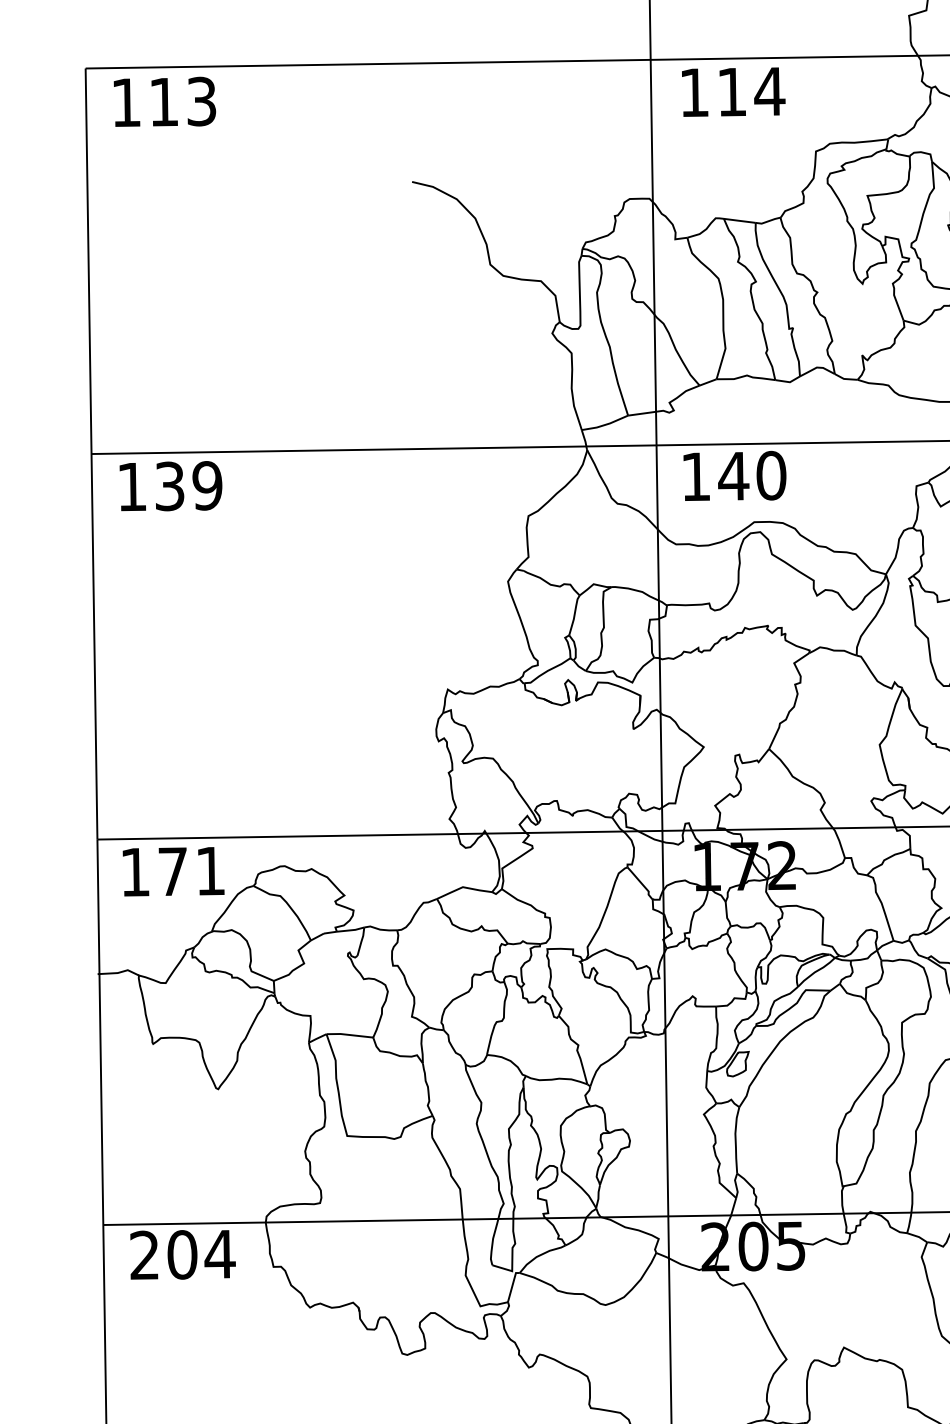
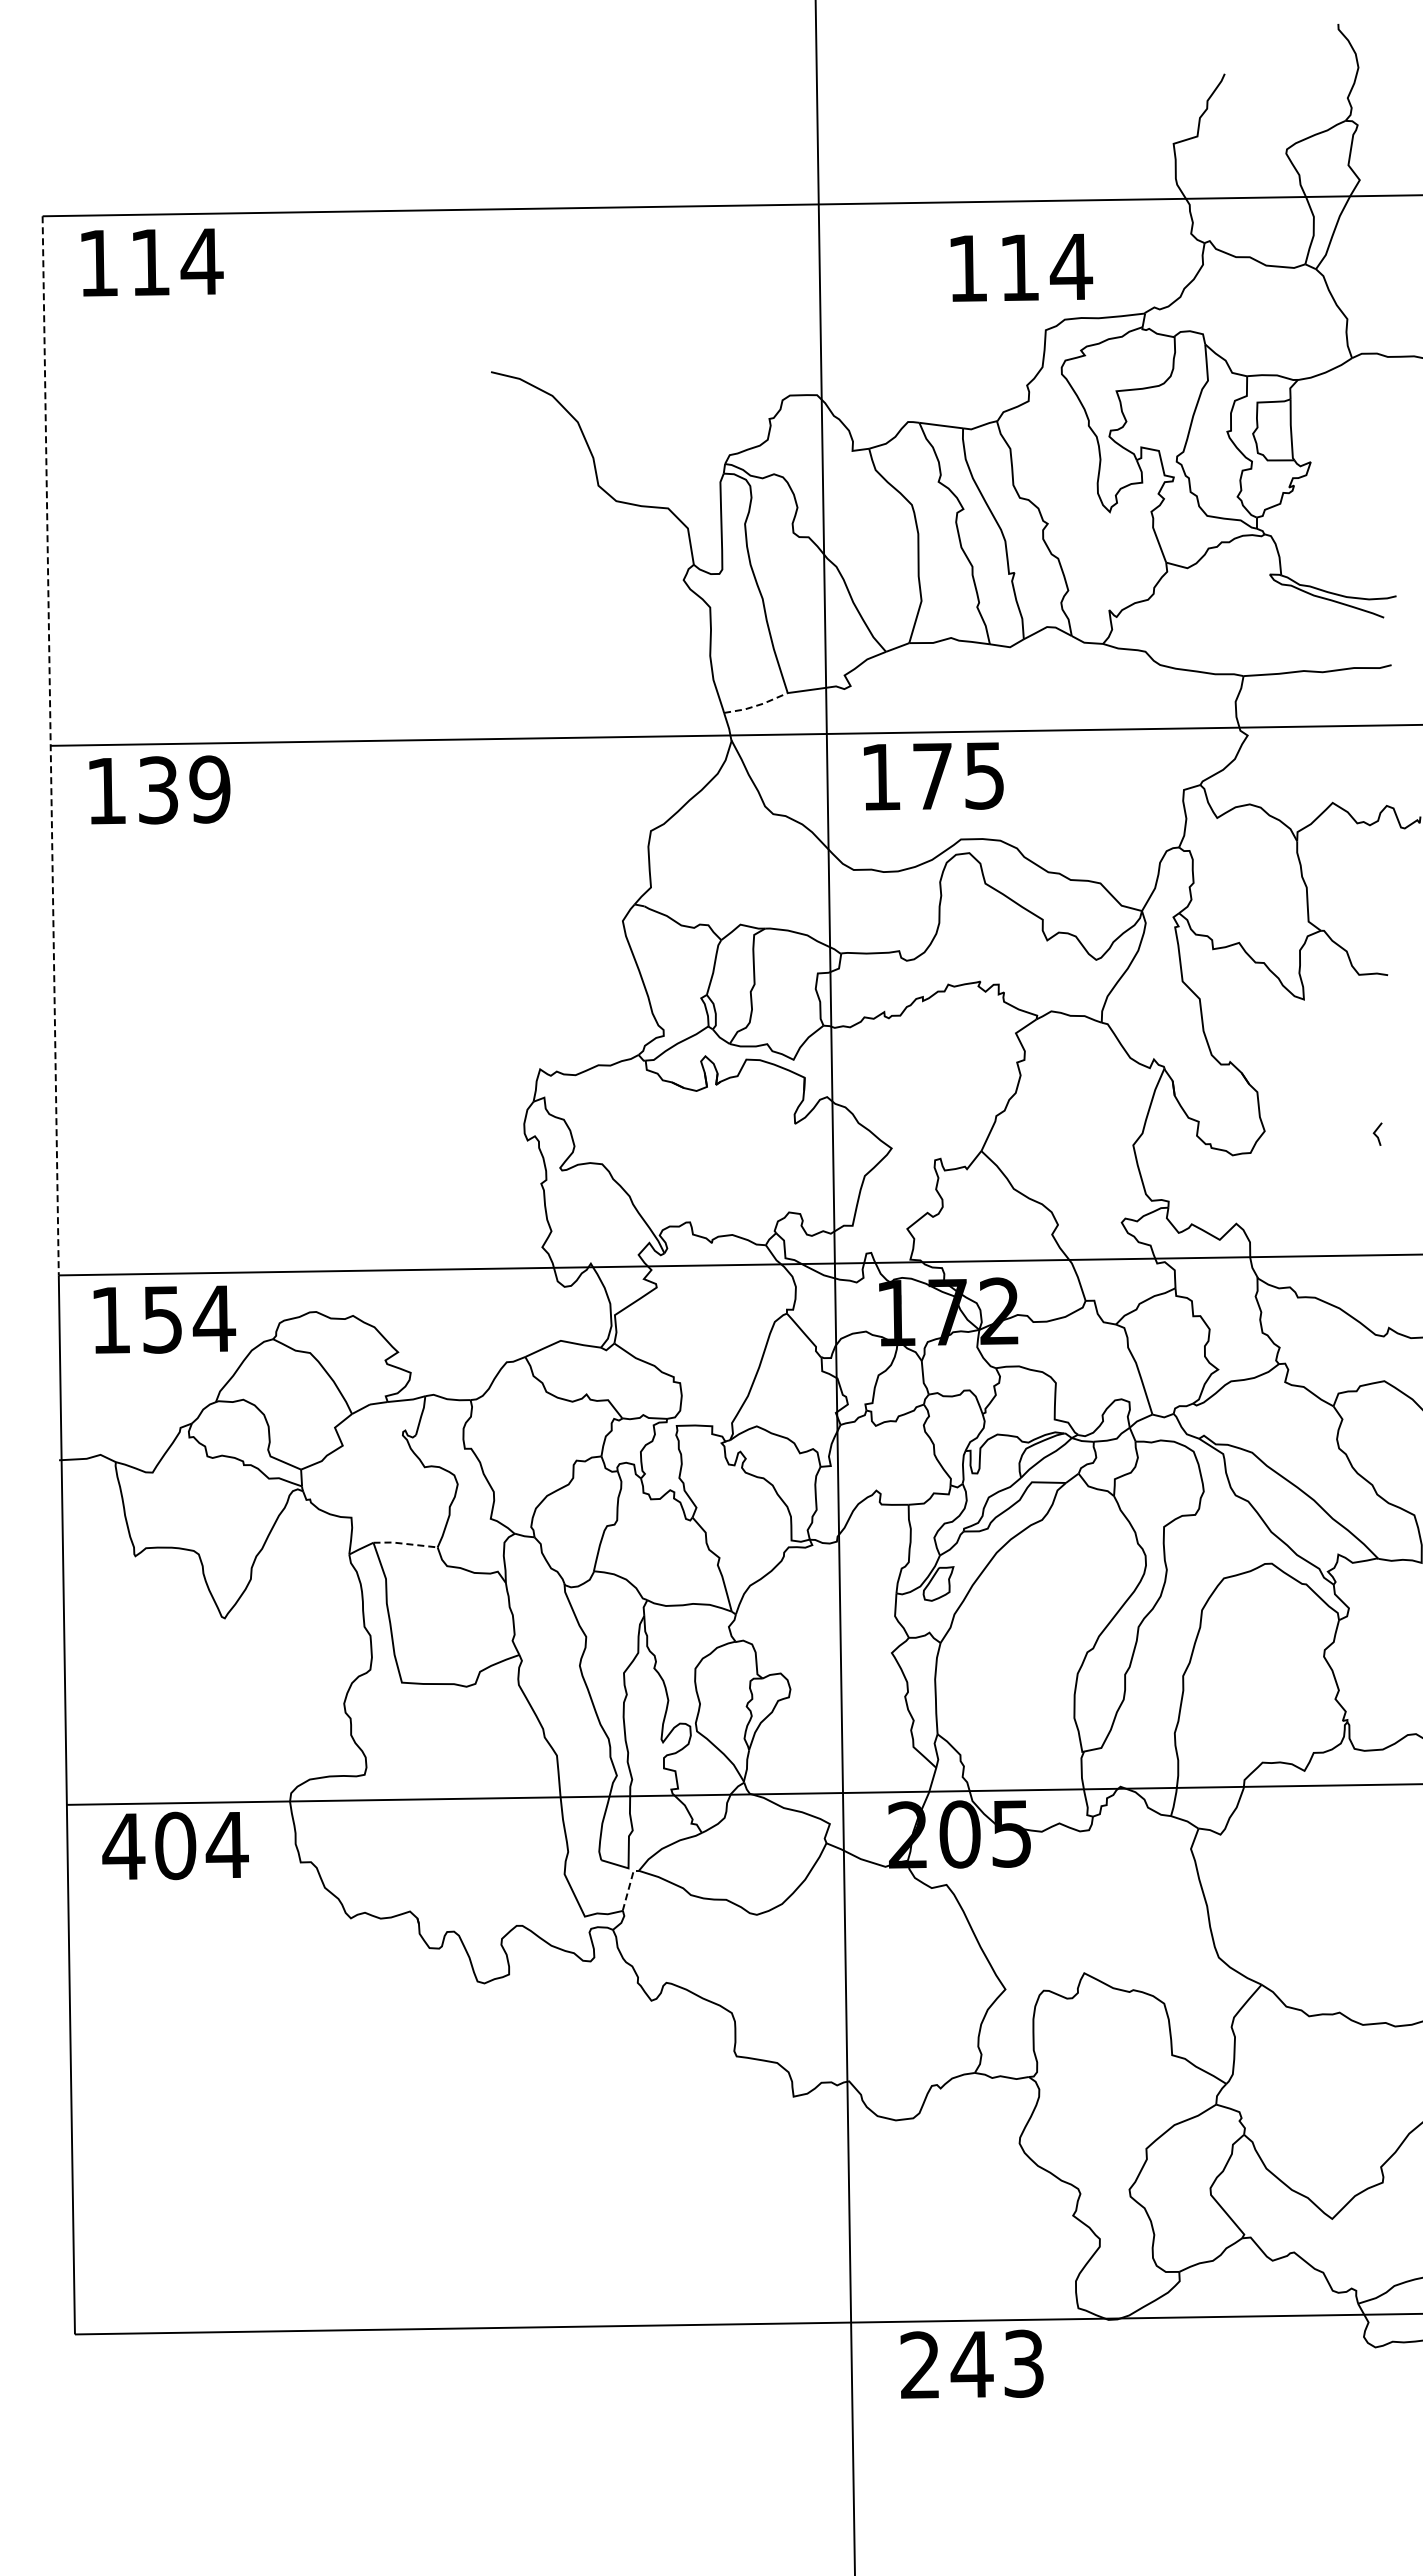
text: (733, 91) -> (1021, 267), moved
text: (201, 101) -> (201, 261), 113 -> 114
line: (606, 424) -> (757, 705), solid -> dashed
line: (91, 453) -> (50, 745), solid -> dashed
text: (752, 475) -> (958, 775), 140 -> 175
text: (192, 871) -> (189, 1319), 171 -> 154
line: (349, 1034) -> (405, 1543), solid -> dashed
text: (144, 1254) -> (123, 1845), 204 -> 404
line: (512, 1285) -> (629, 1887), solid -> dashed

